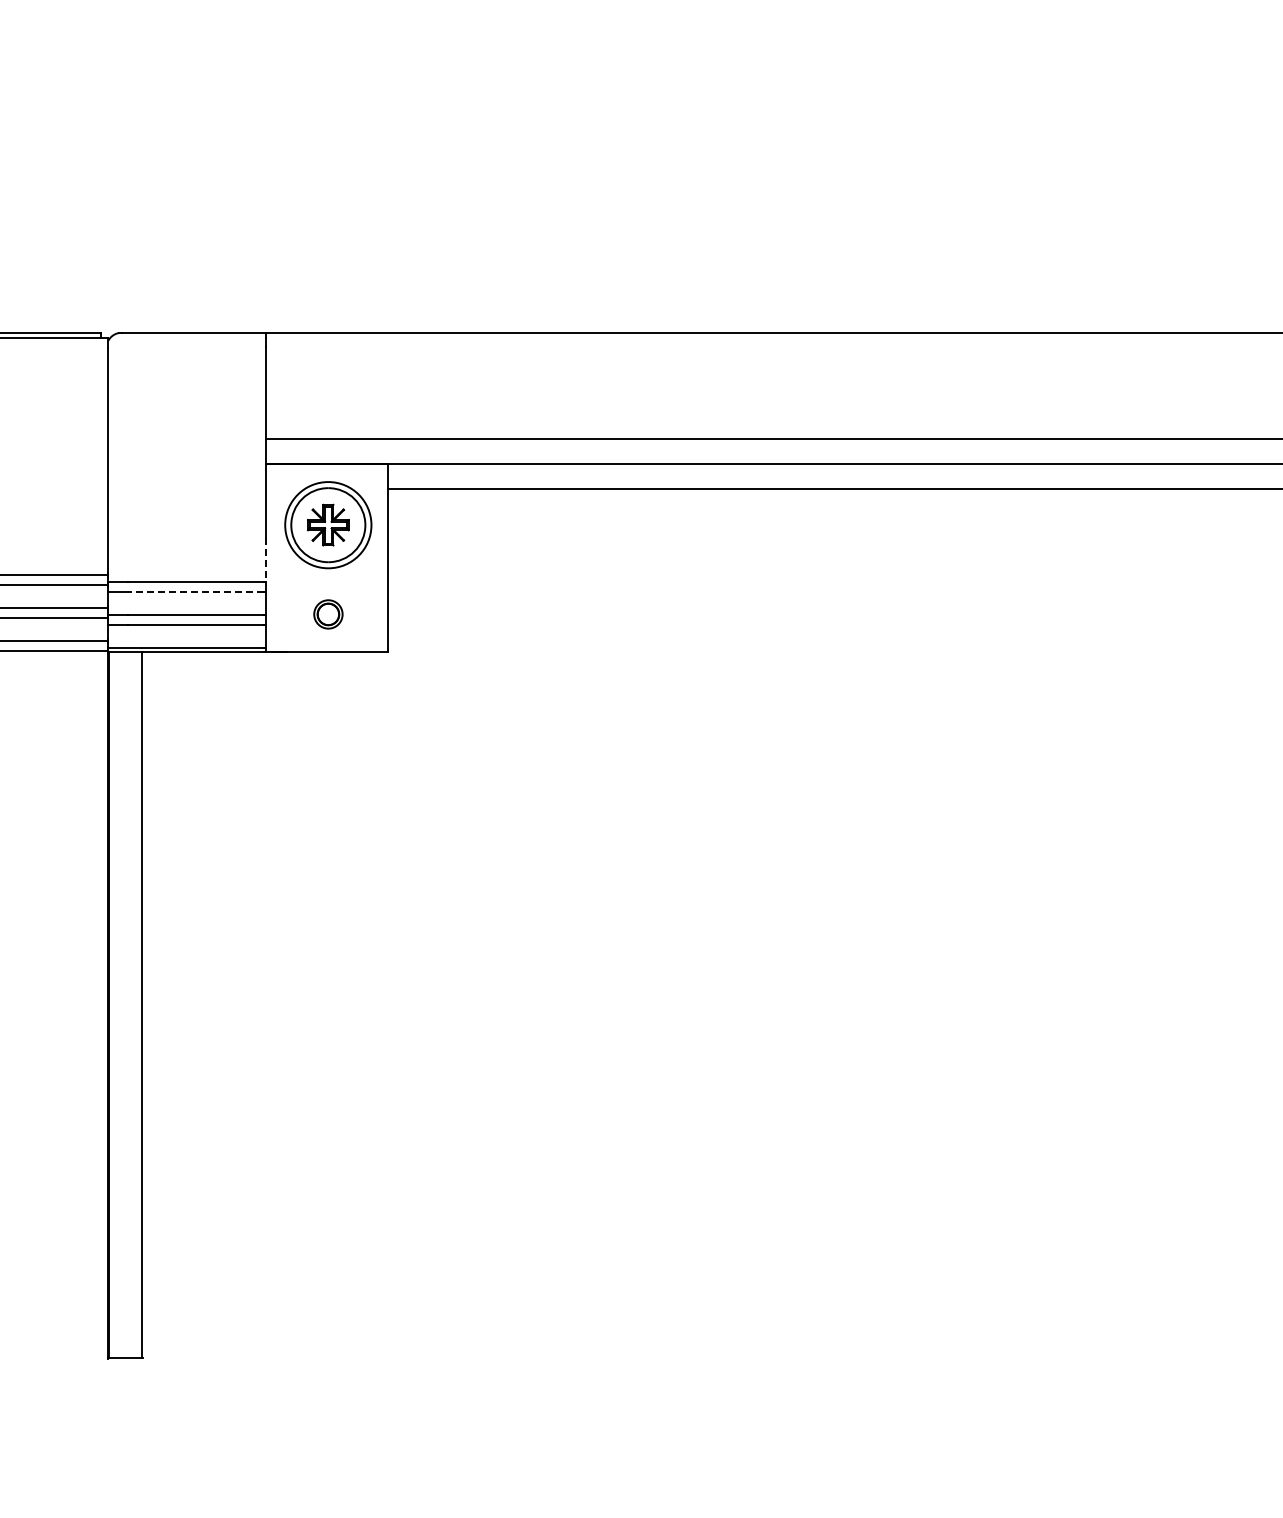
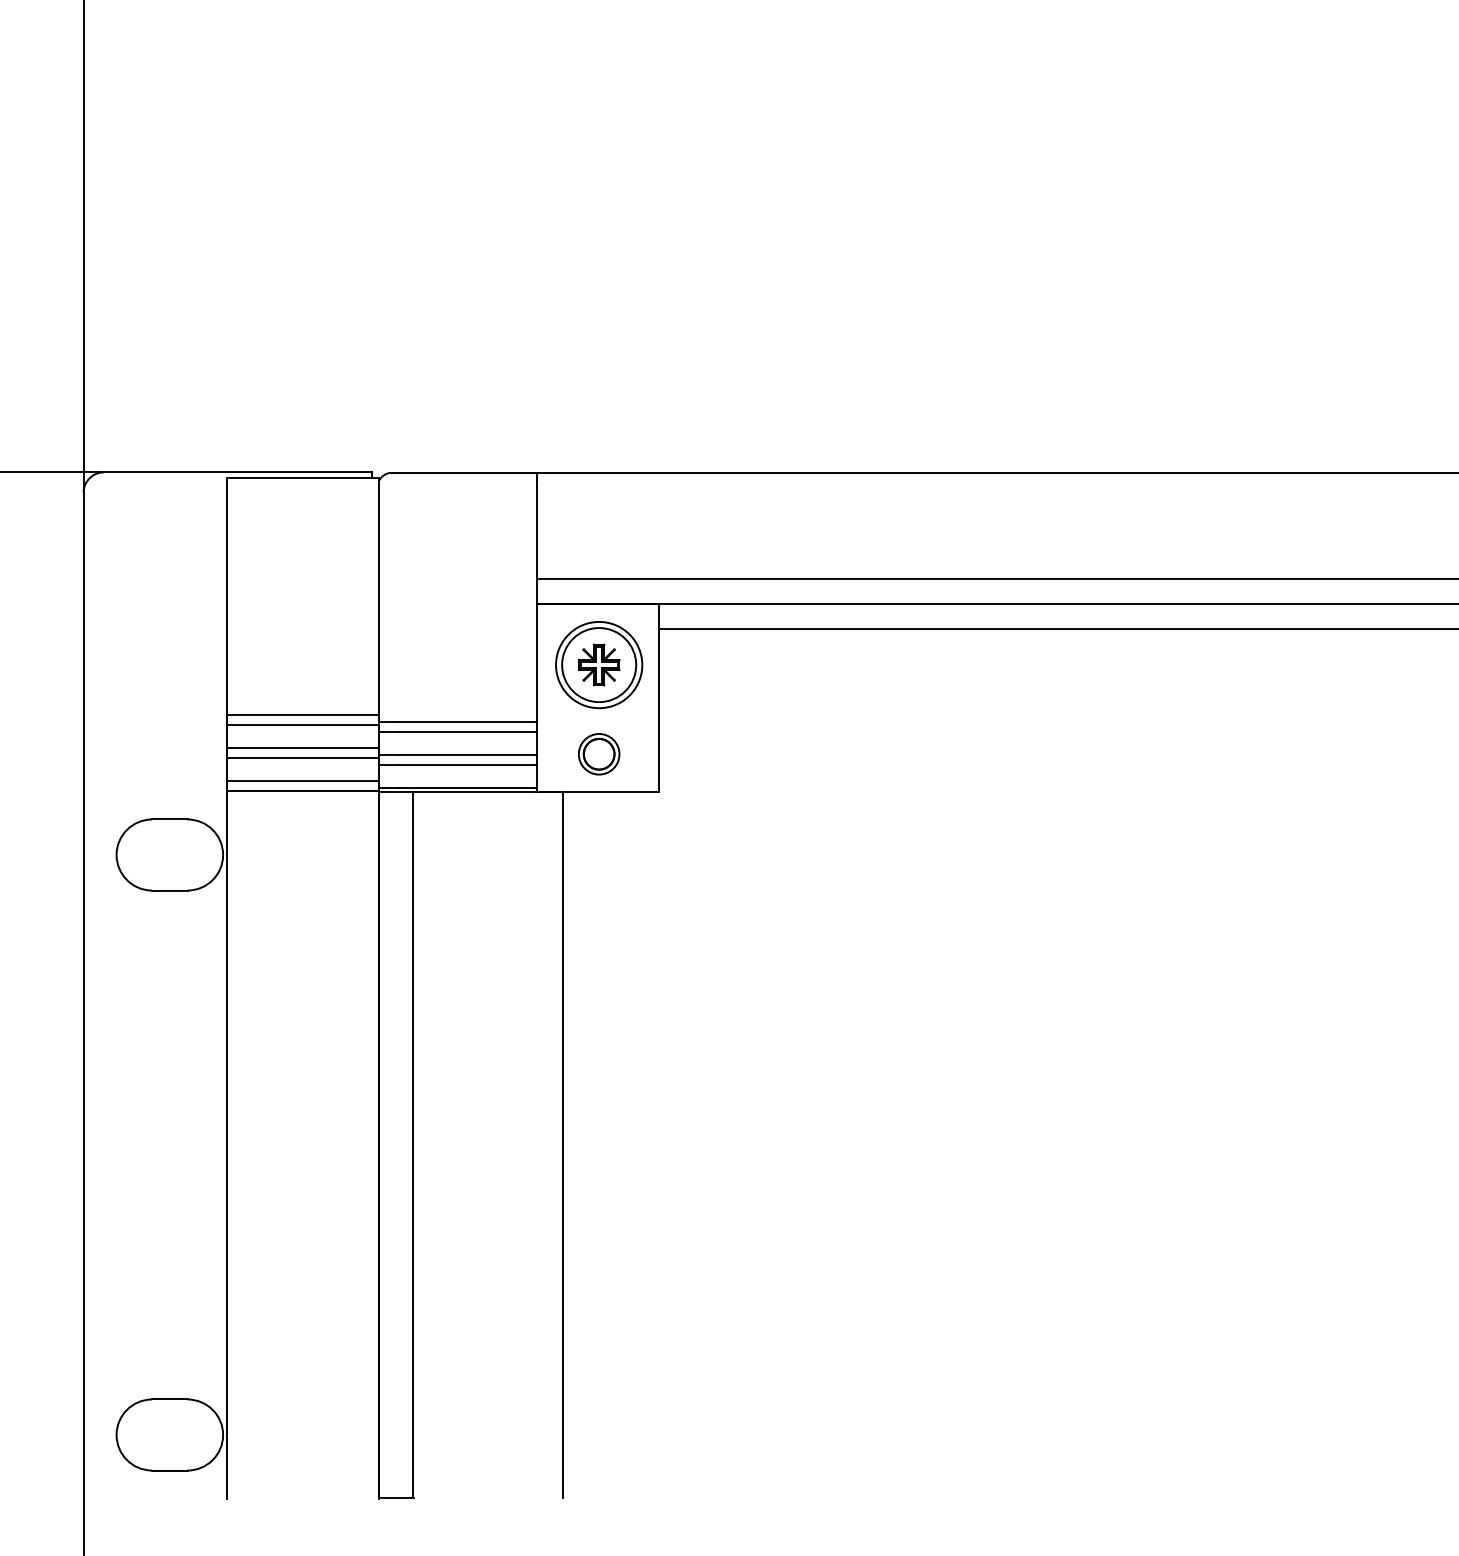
line: (266, 559) -> (537, 699), dashed -> solid
line: (195, 592) -> (466, 732), dashed -> solid
part: (328, 614) -> (599, 754), size x1.43
line: (291, 1004) -> (562, 1144), added

